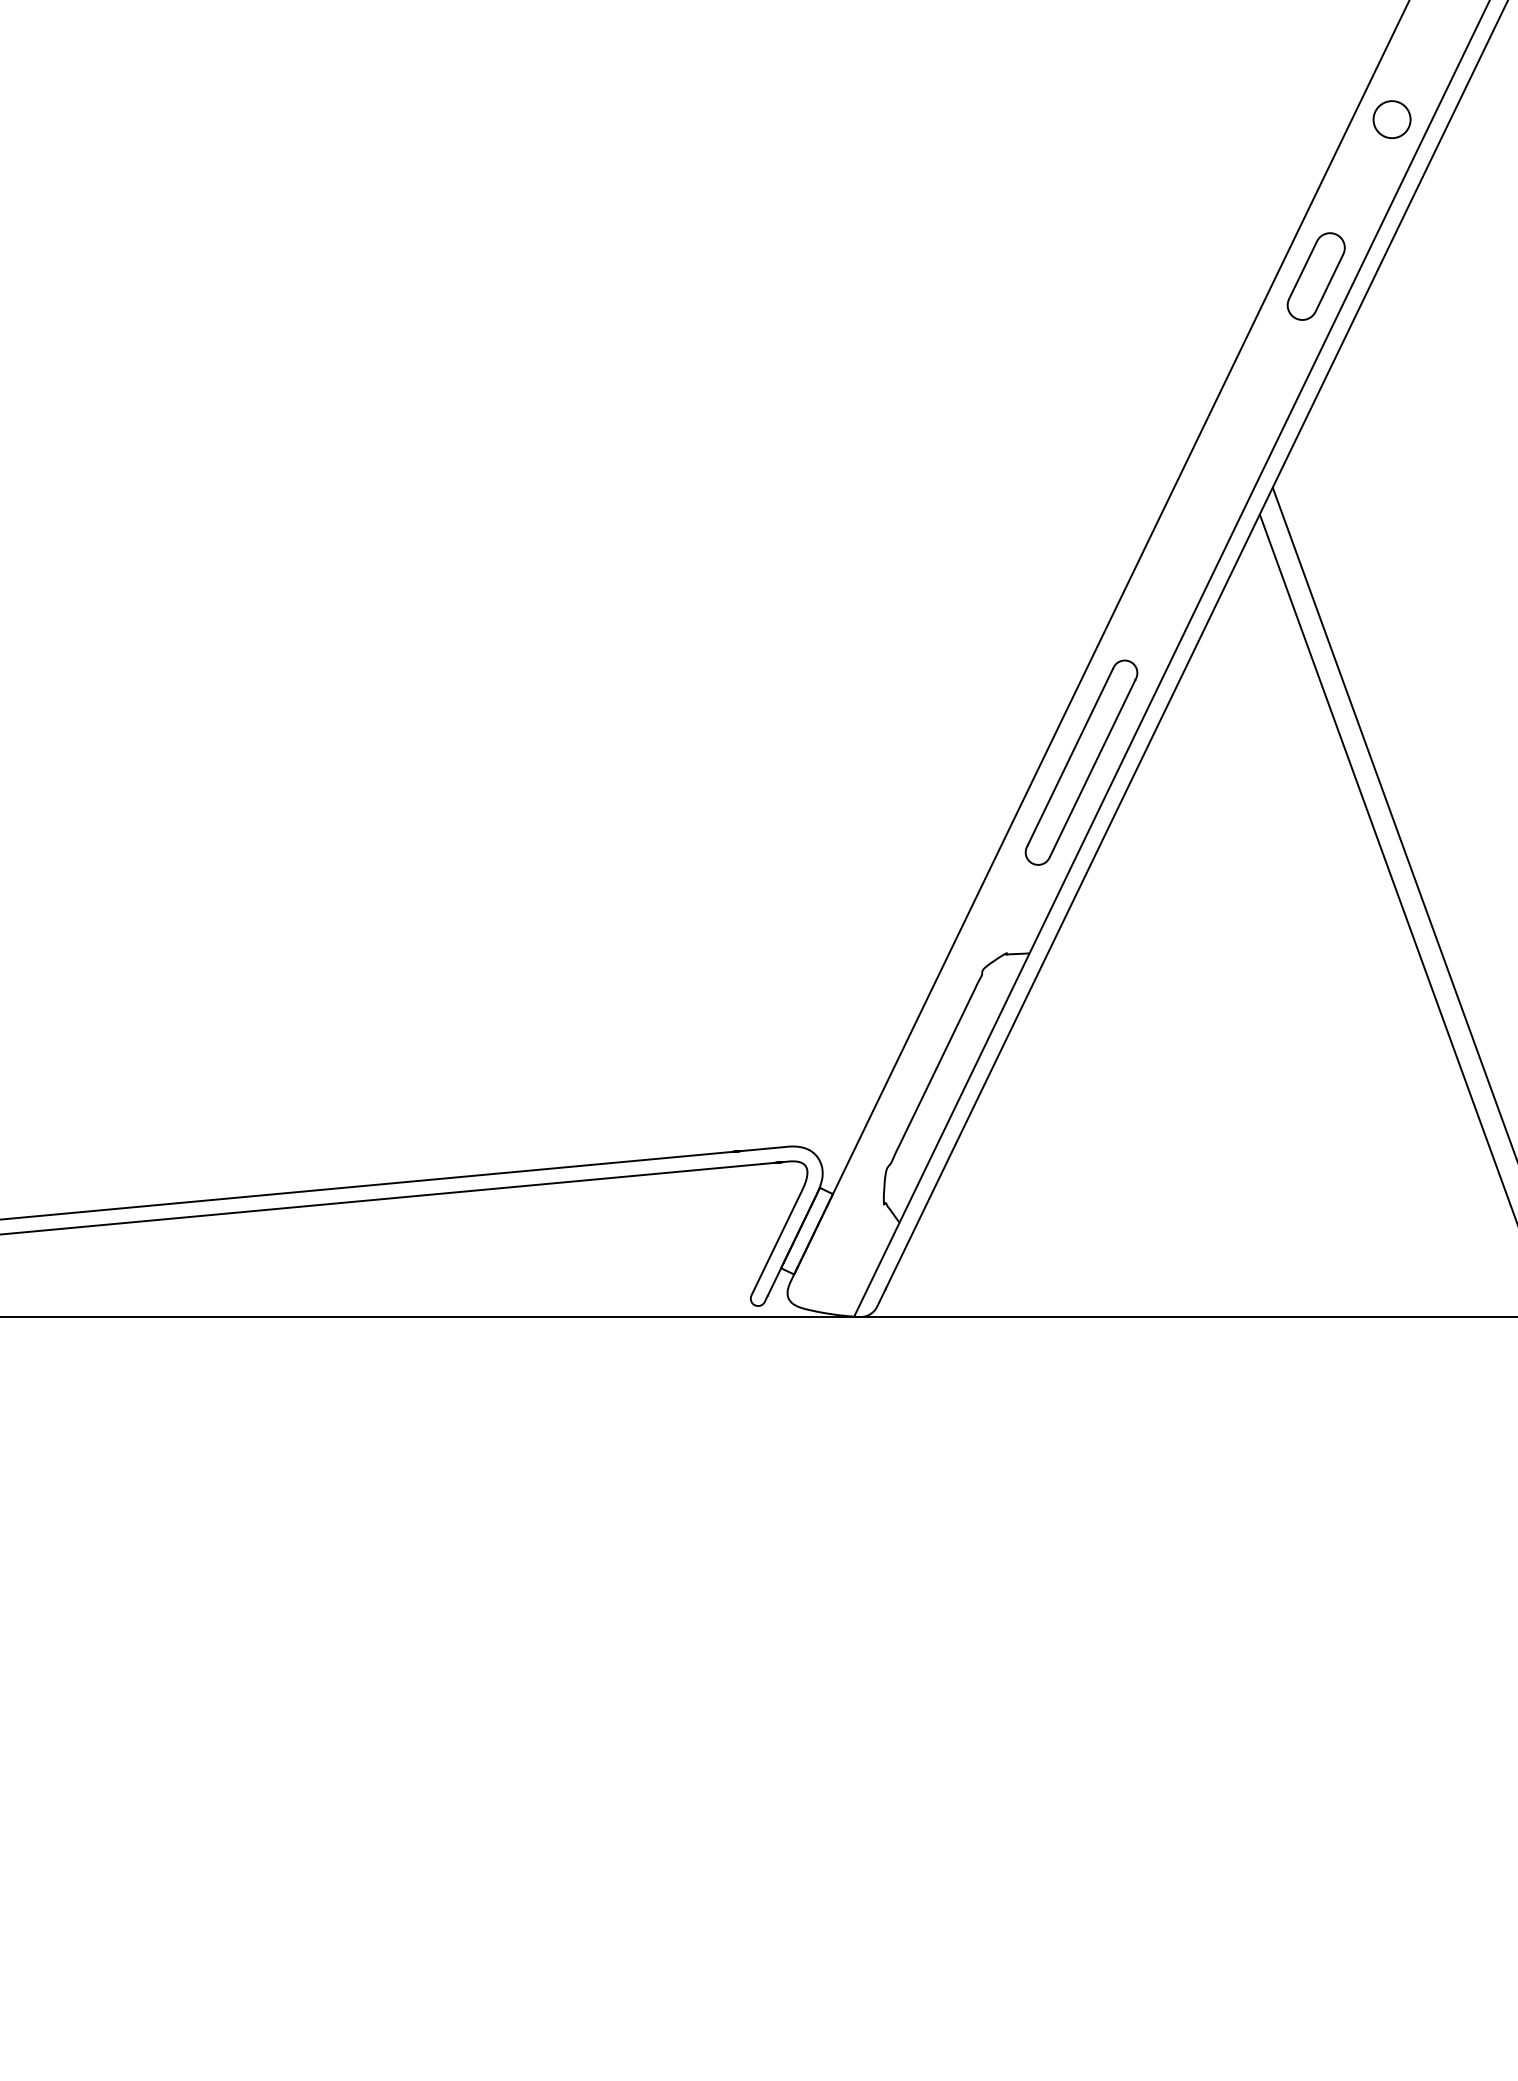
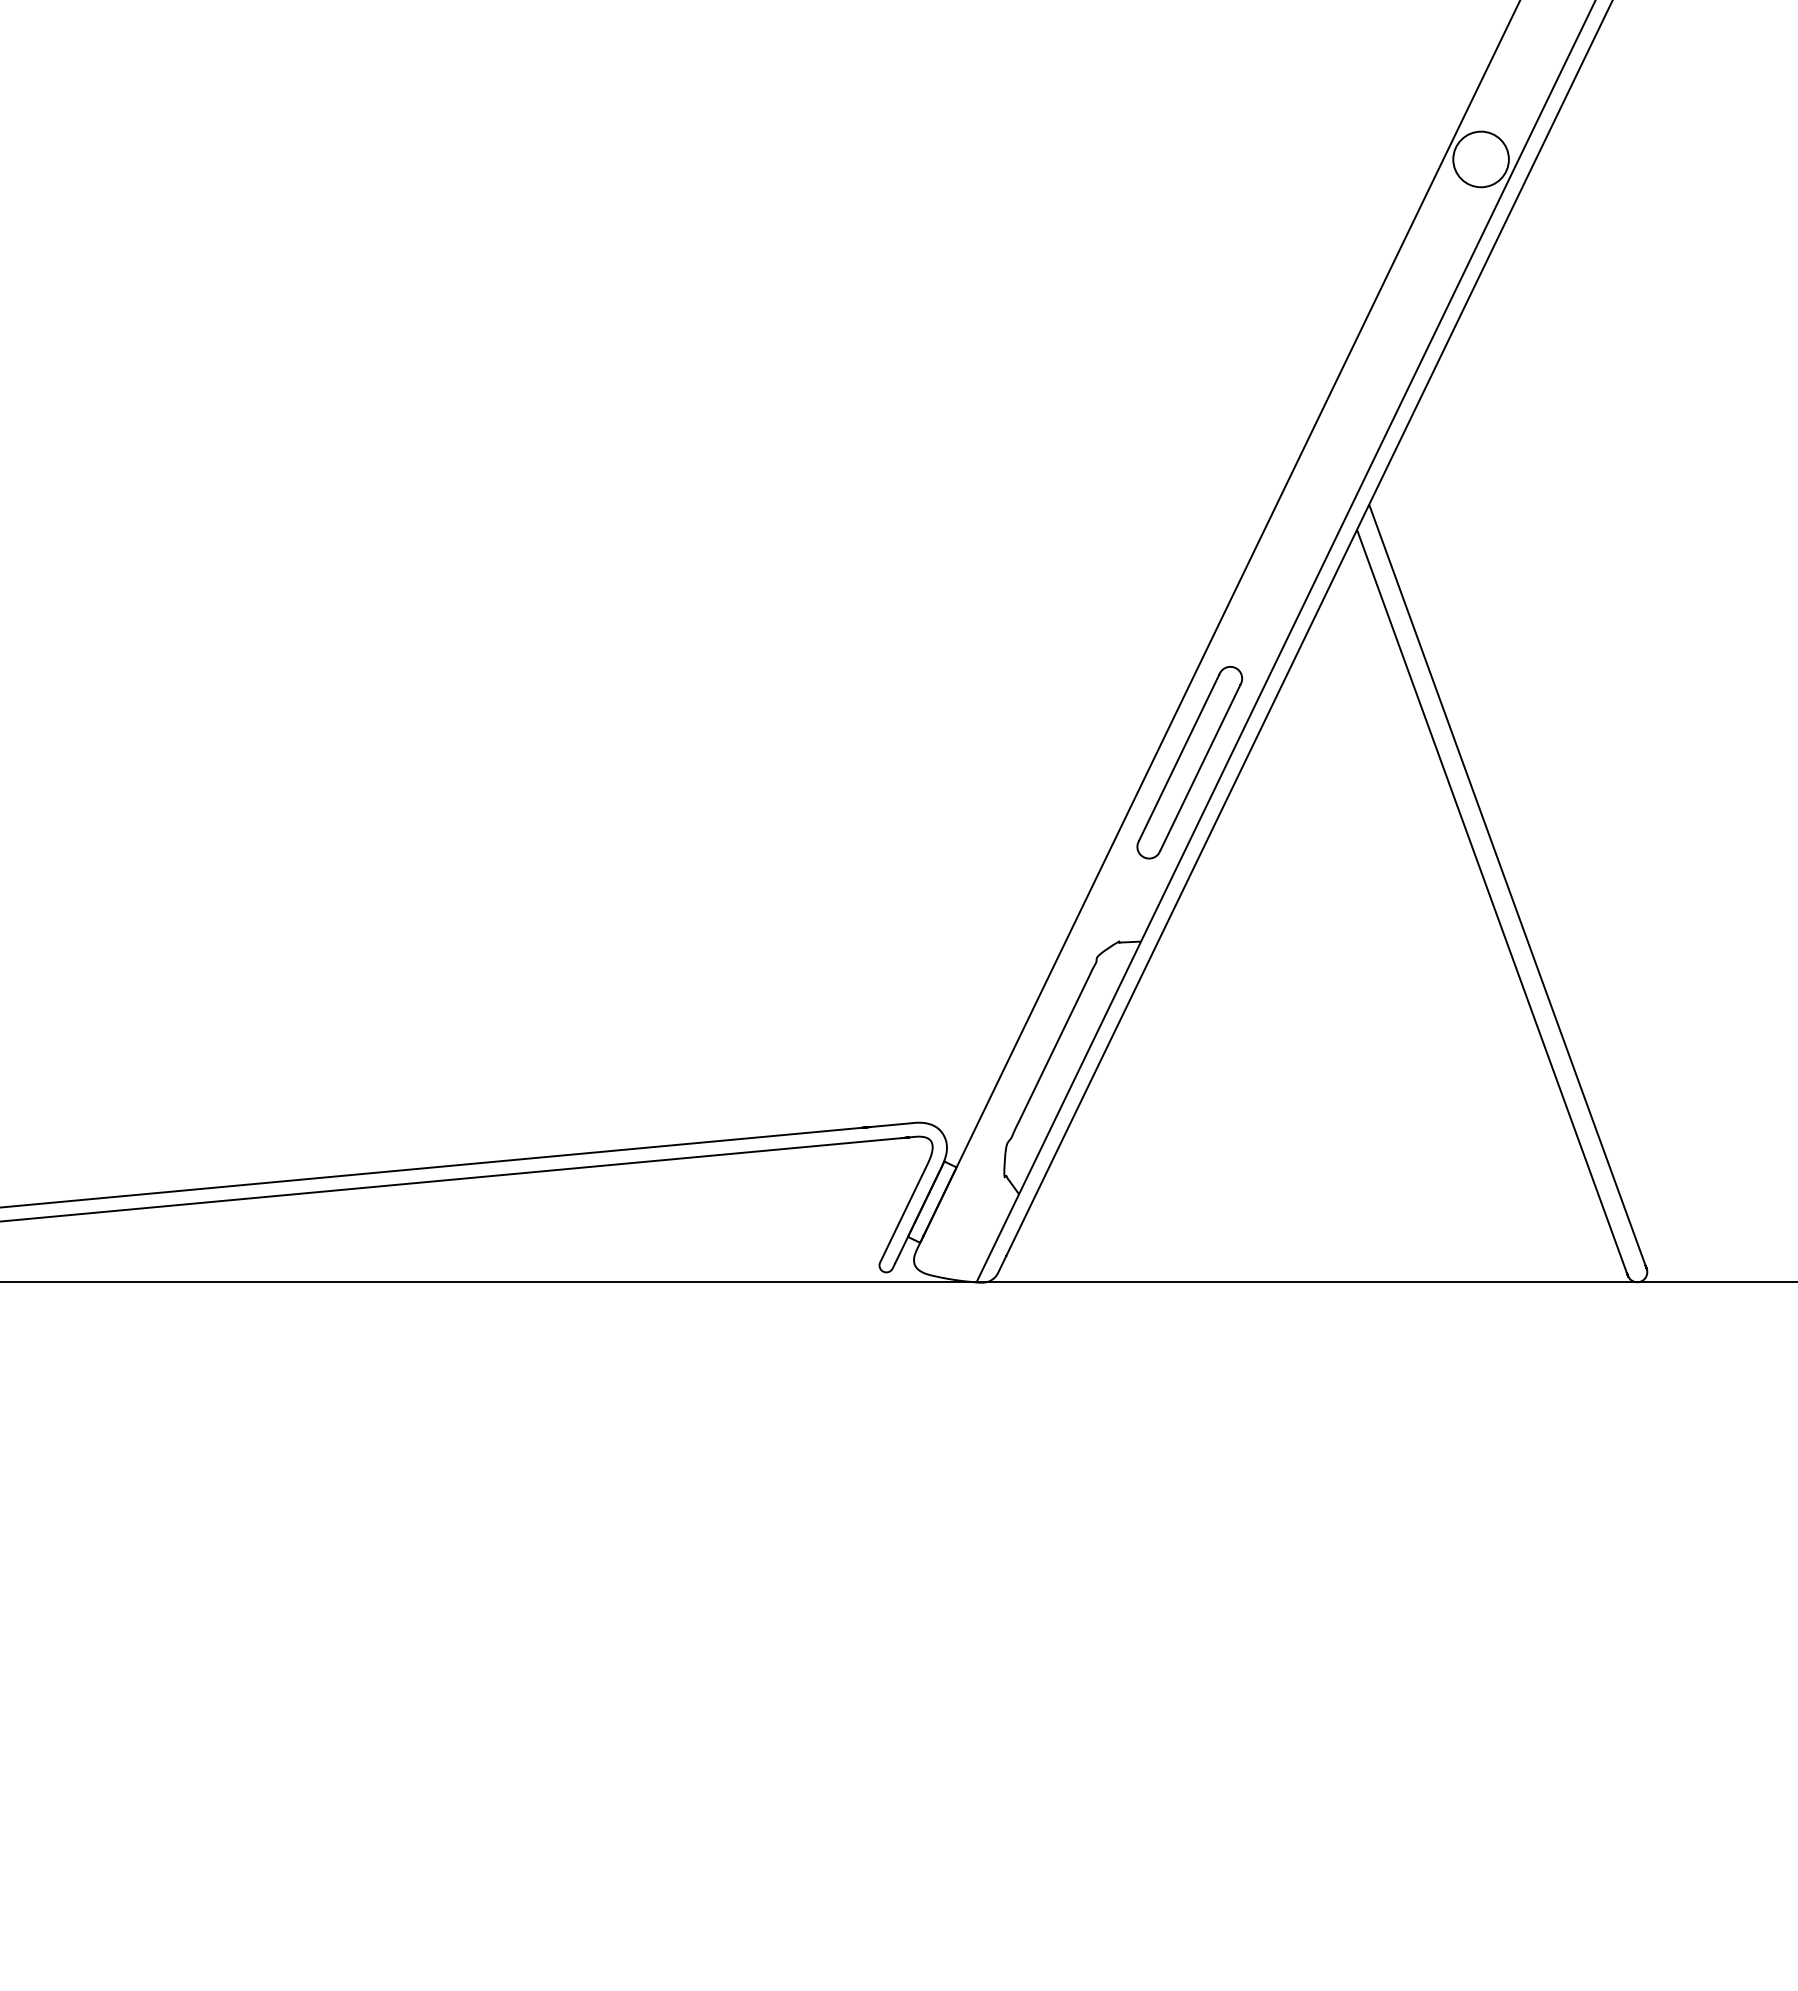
circle: (1391, 119) -> (1480, 159), size x1.6
part: (1315, 276) -> (1409, 306), removed

